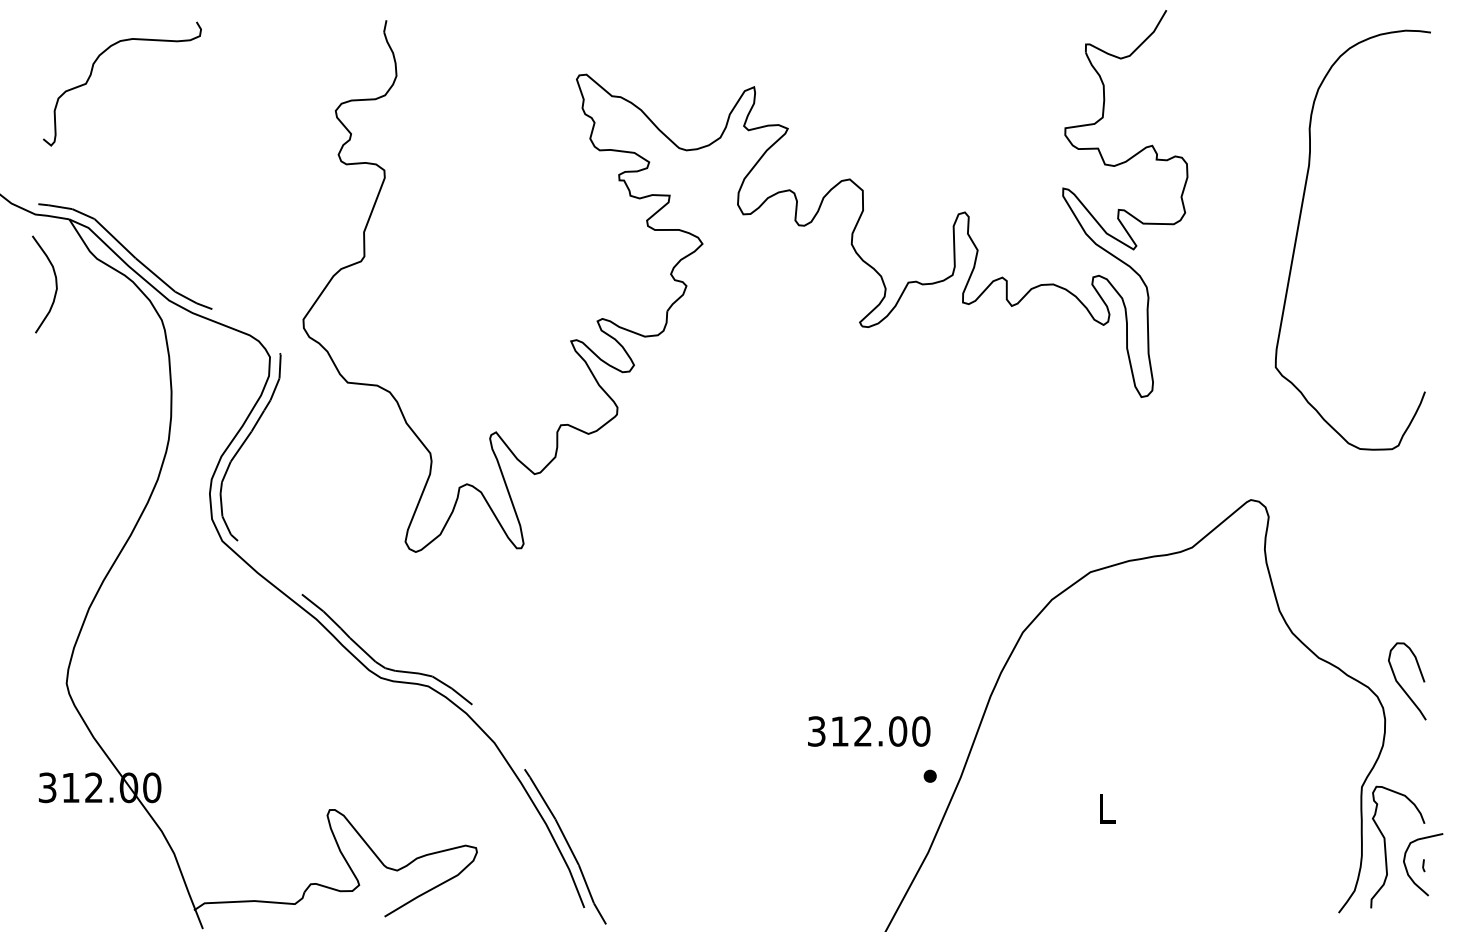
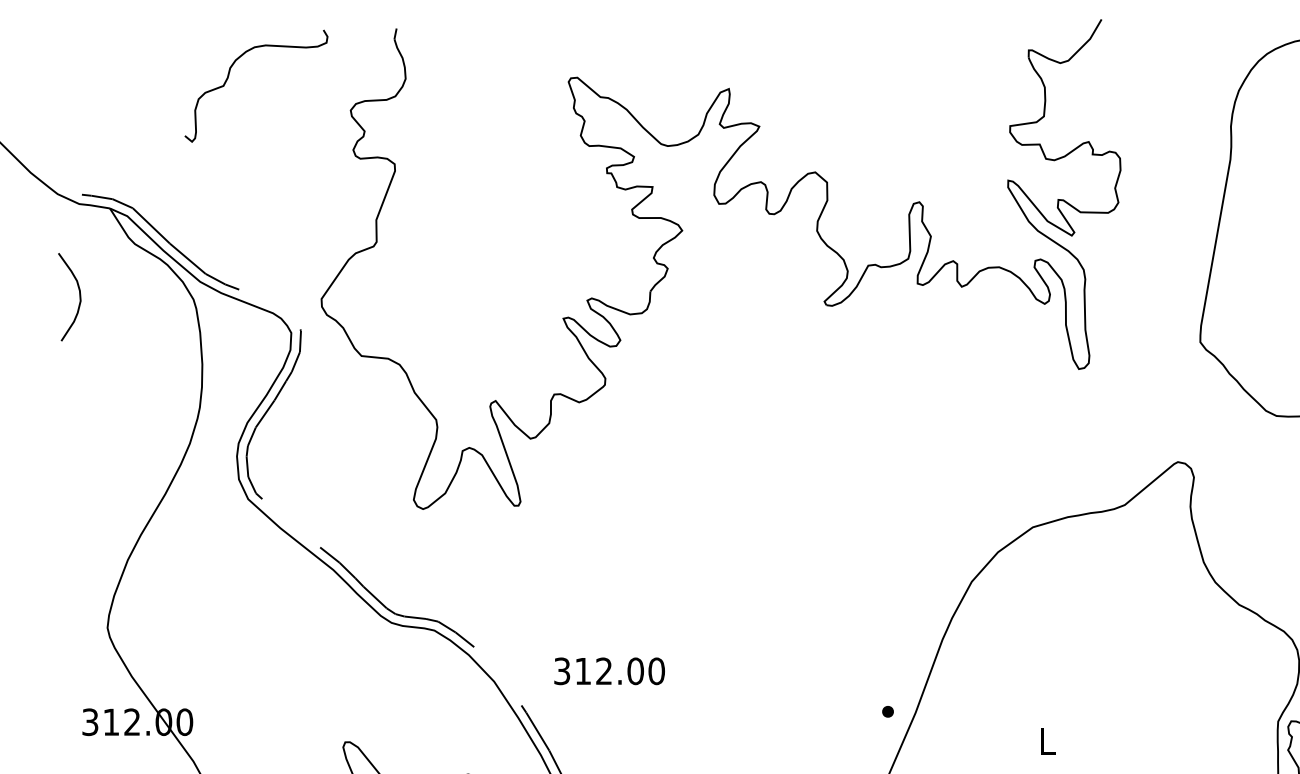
curve: (92, 72) -> (229, 75), moved
curve: (55, 284) -> (79, 297), moved
text: (869, 731) -> (609, 671), moved

